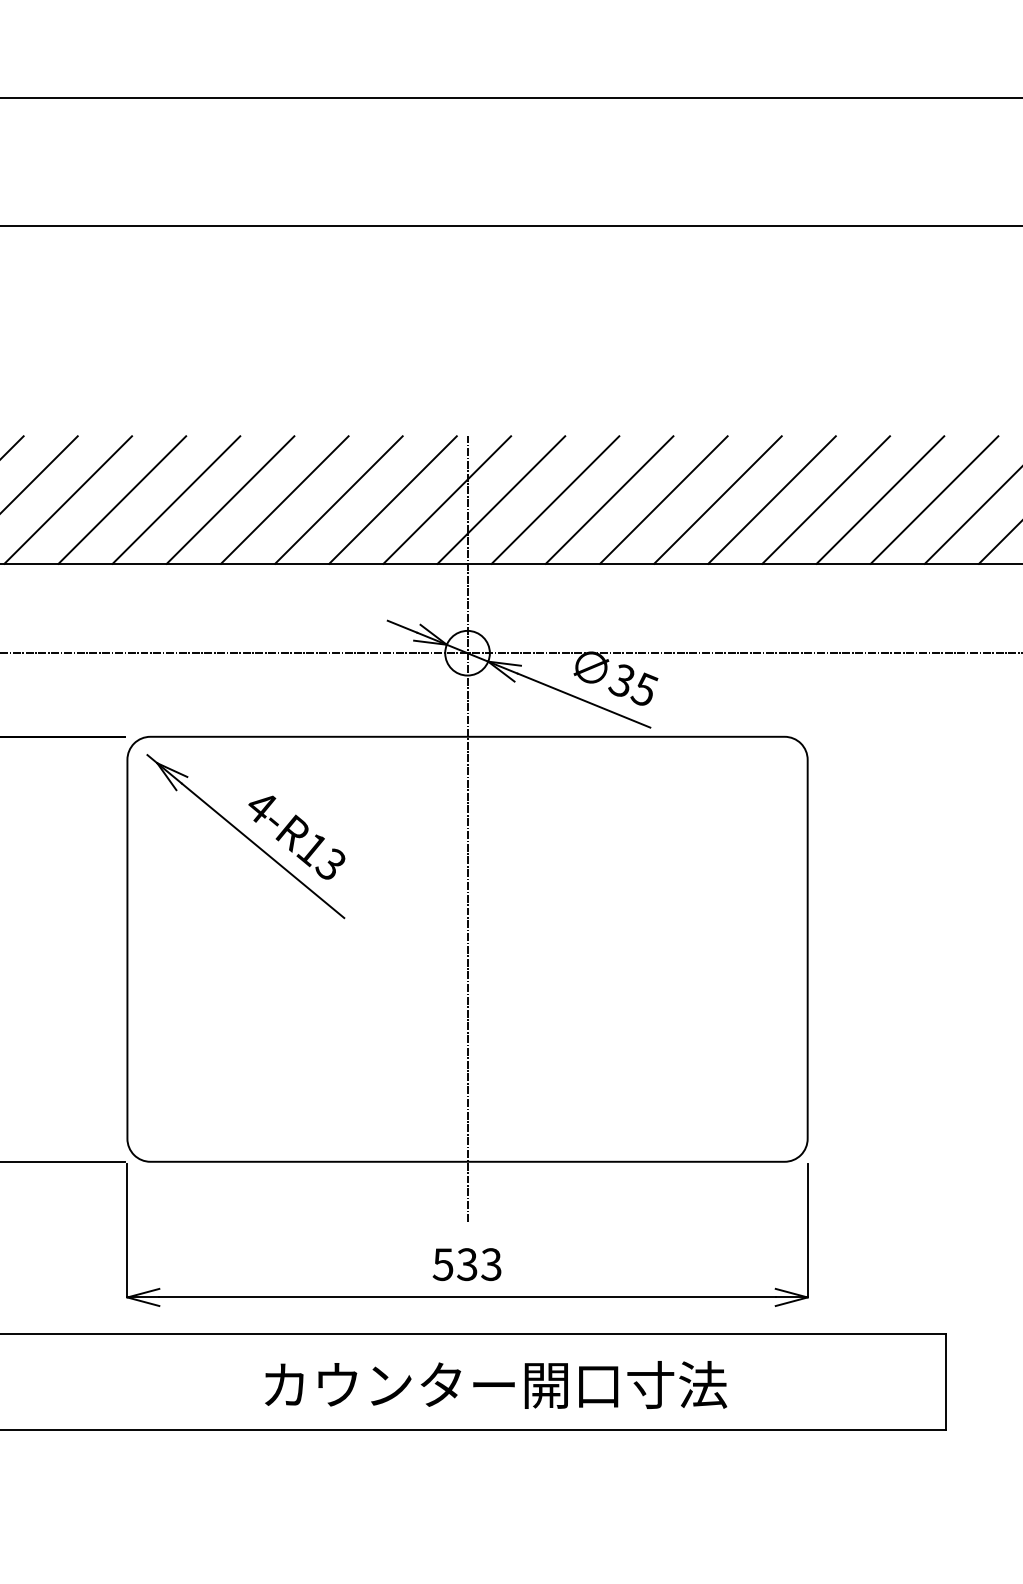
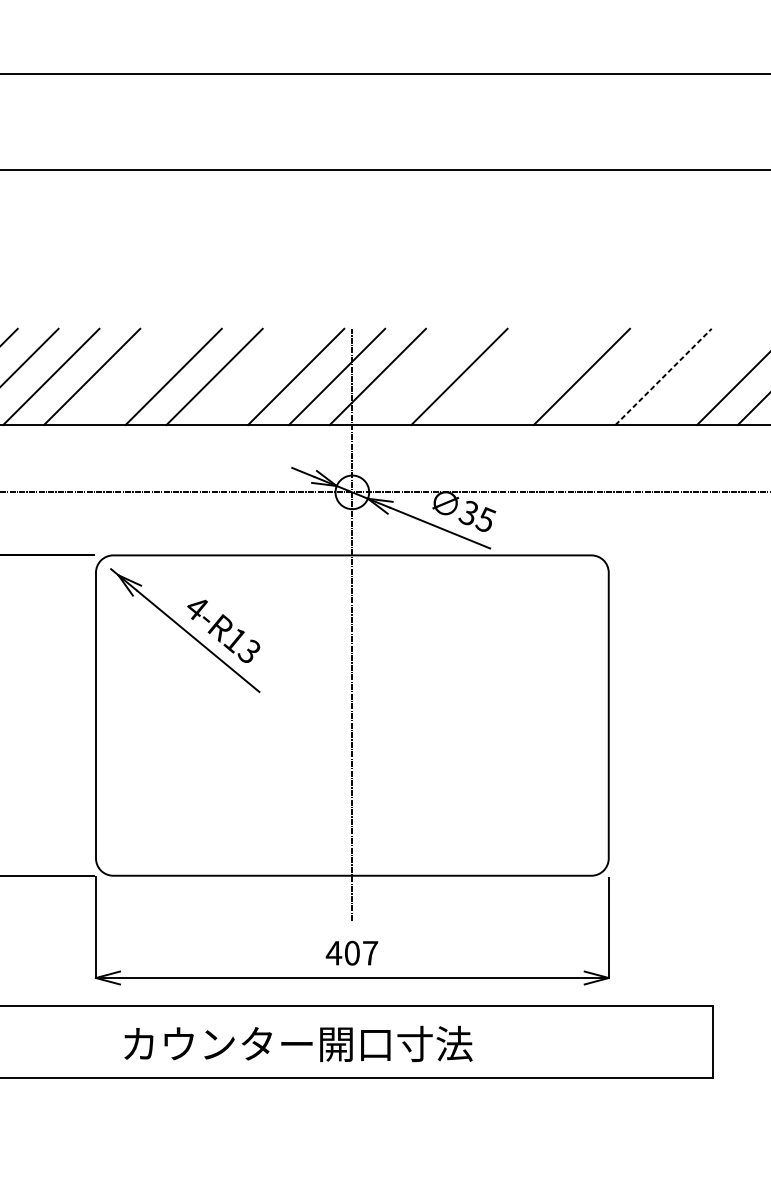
line: (176, 499) -> (132, 376), removed
line: (338, 499) -> (255, 376), removed
line: (555, 499) -> (418, 376), removed
line: (663, 499) -> (500, 376), removed
line: (717, 499) -> (540, 376), removed
line: (825, 499) -> (622, 376), removed
line: (880, 499) -> (663, 376), solid -> dashed
line: (934, 499) -> (704, 376), removed
text: (466, 1264) -> (351, 953), 533 -> 407
text: (496, 1384) -> (298, 1043), moved

